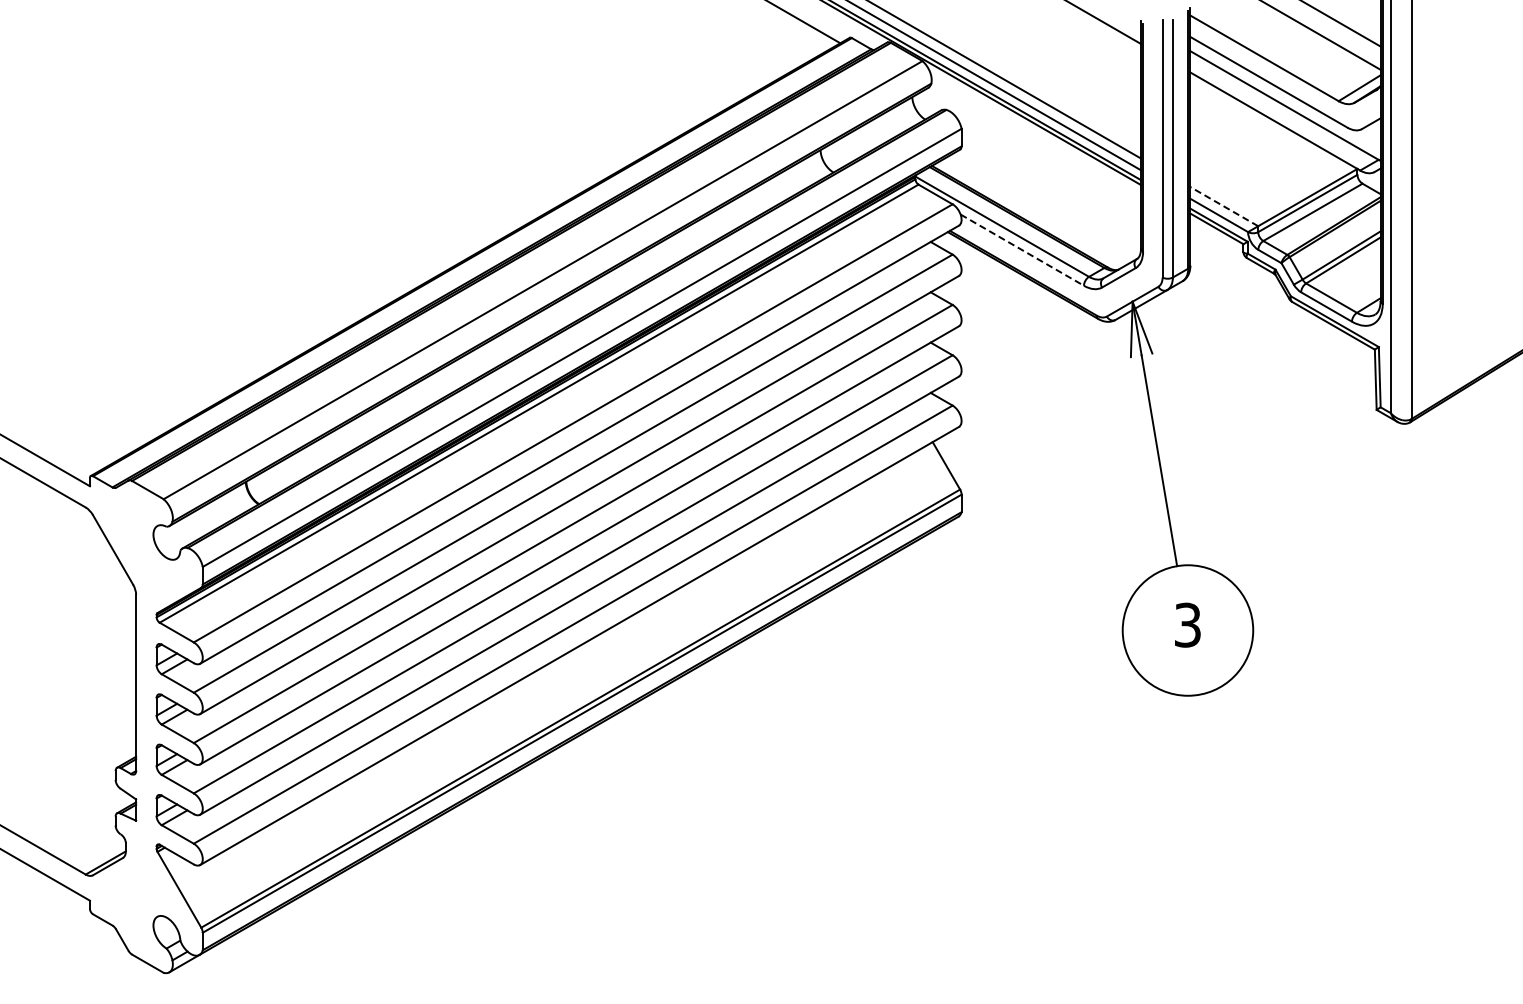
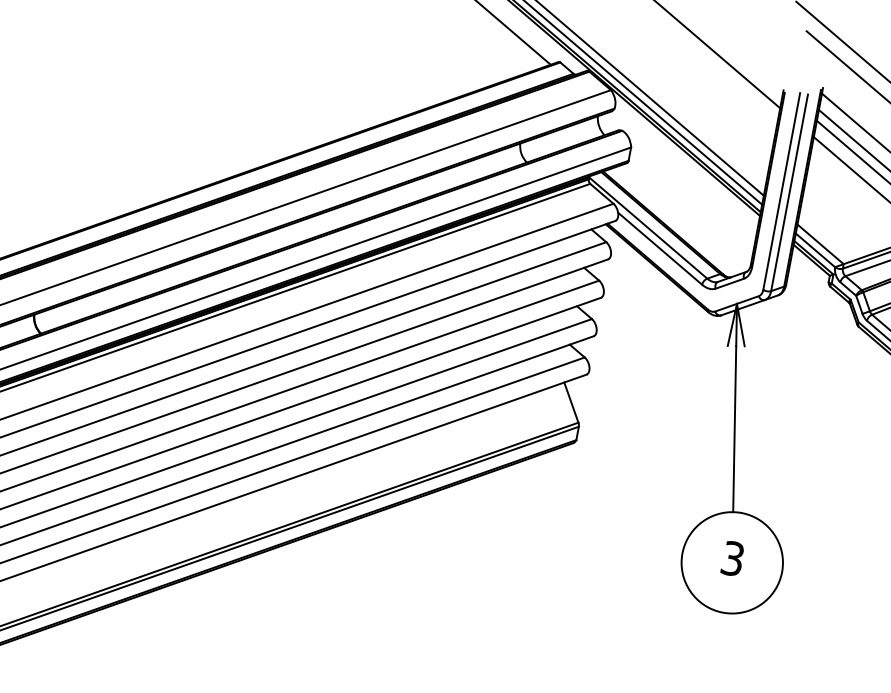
line: (1223, 206) -> (819, 244), dashed -> solid
line: (1022, 250) -> (660, 249), dashed -> solid

